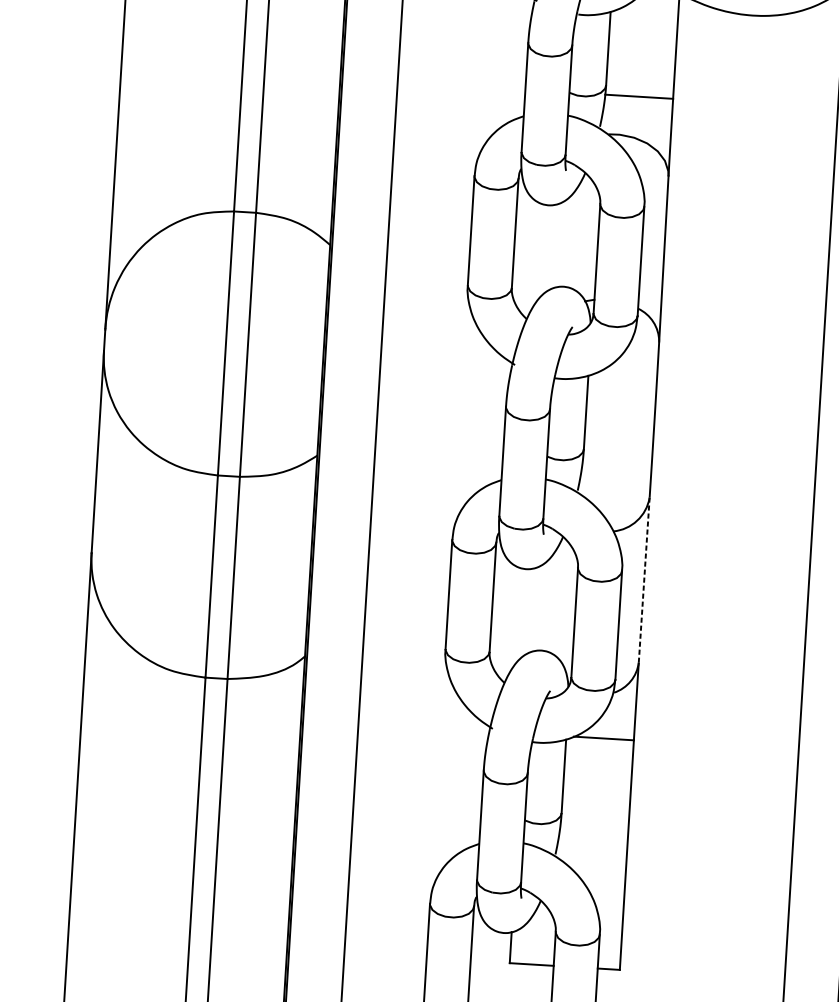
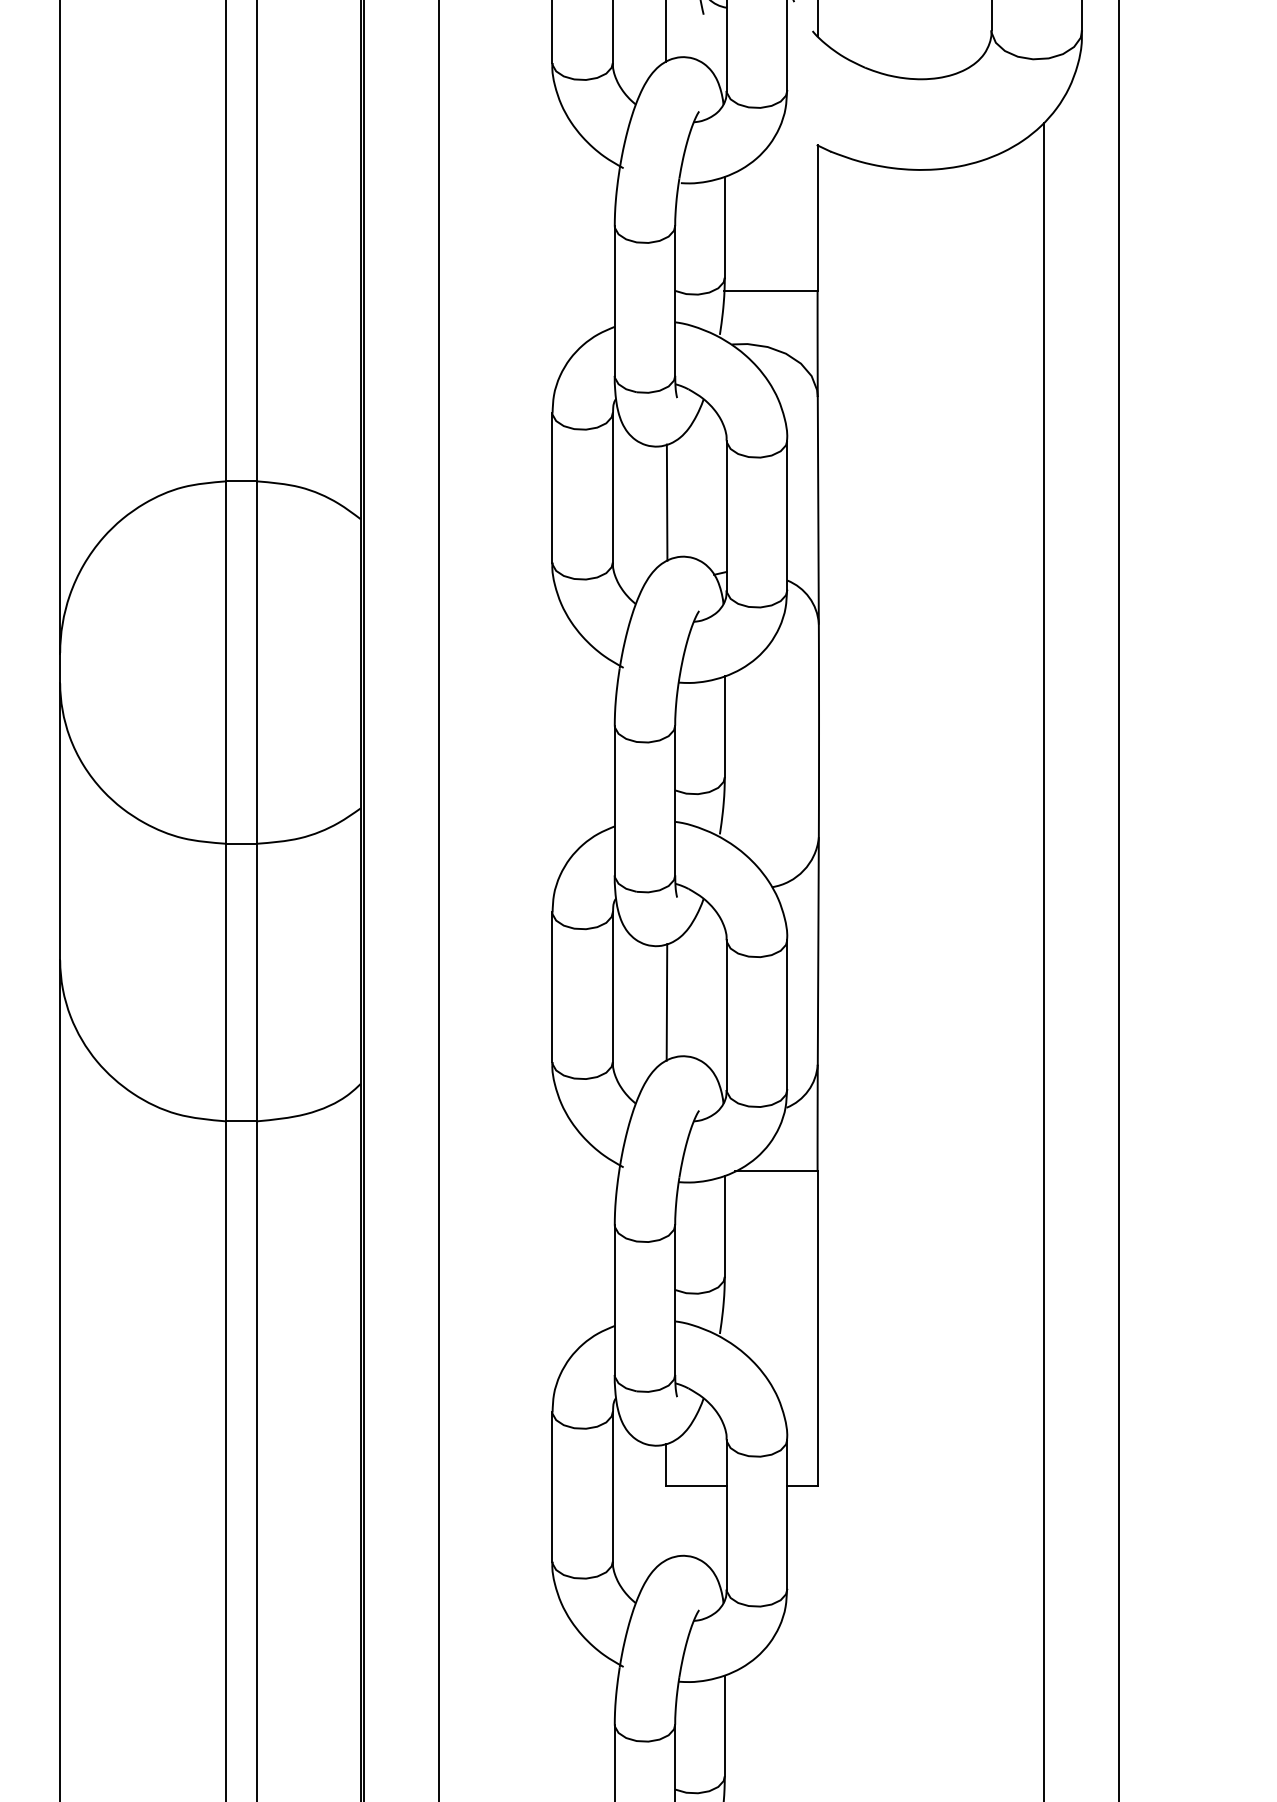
line: (553, 246) -> (666, 502), added
line: (644, 579) -> (818, 950), dashed -> solid
line: (531, 610) -> (666, 1002), added

